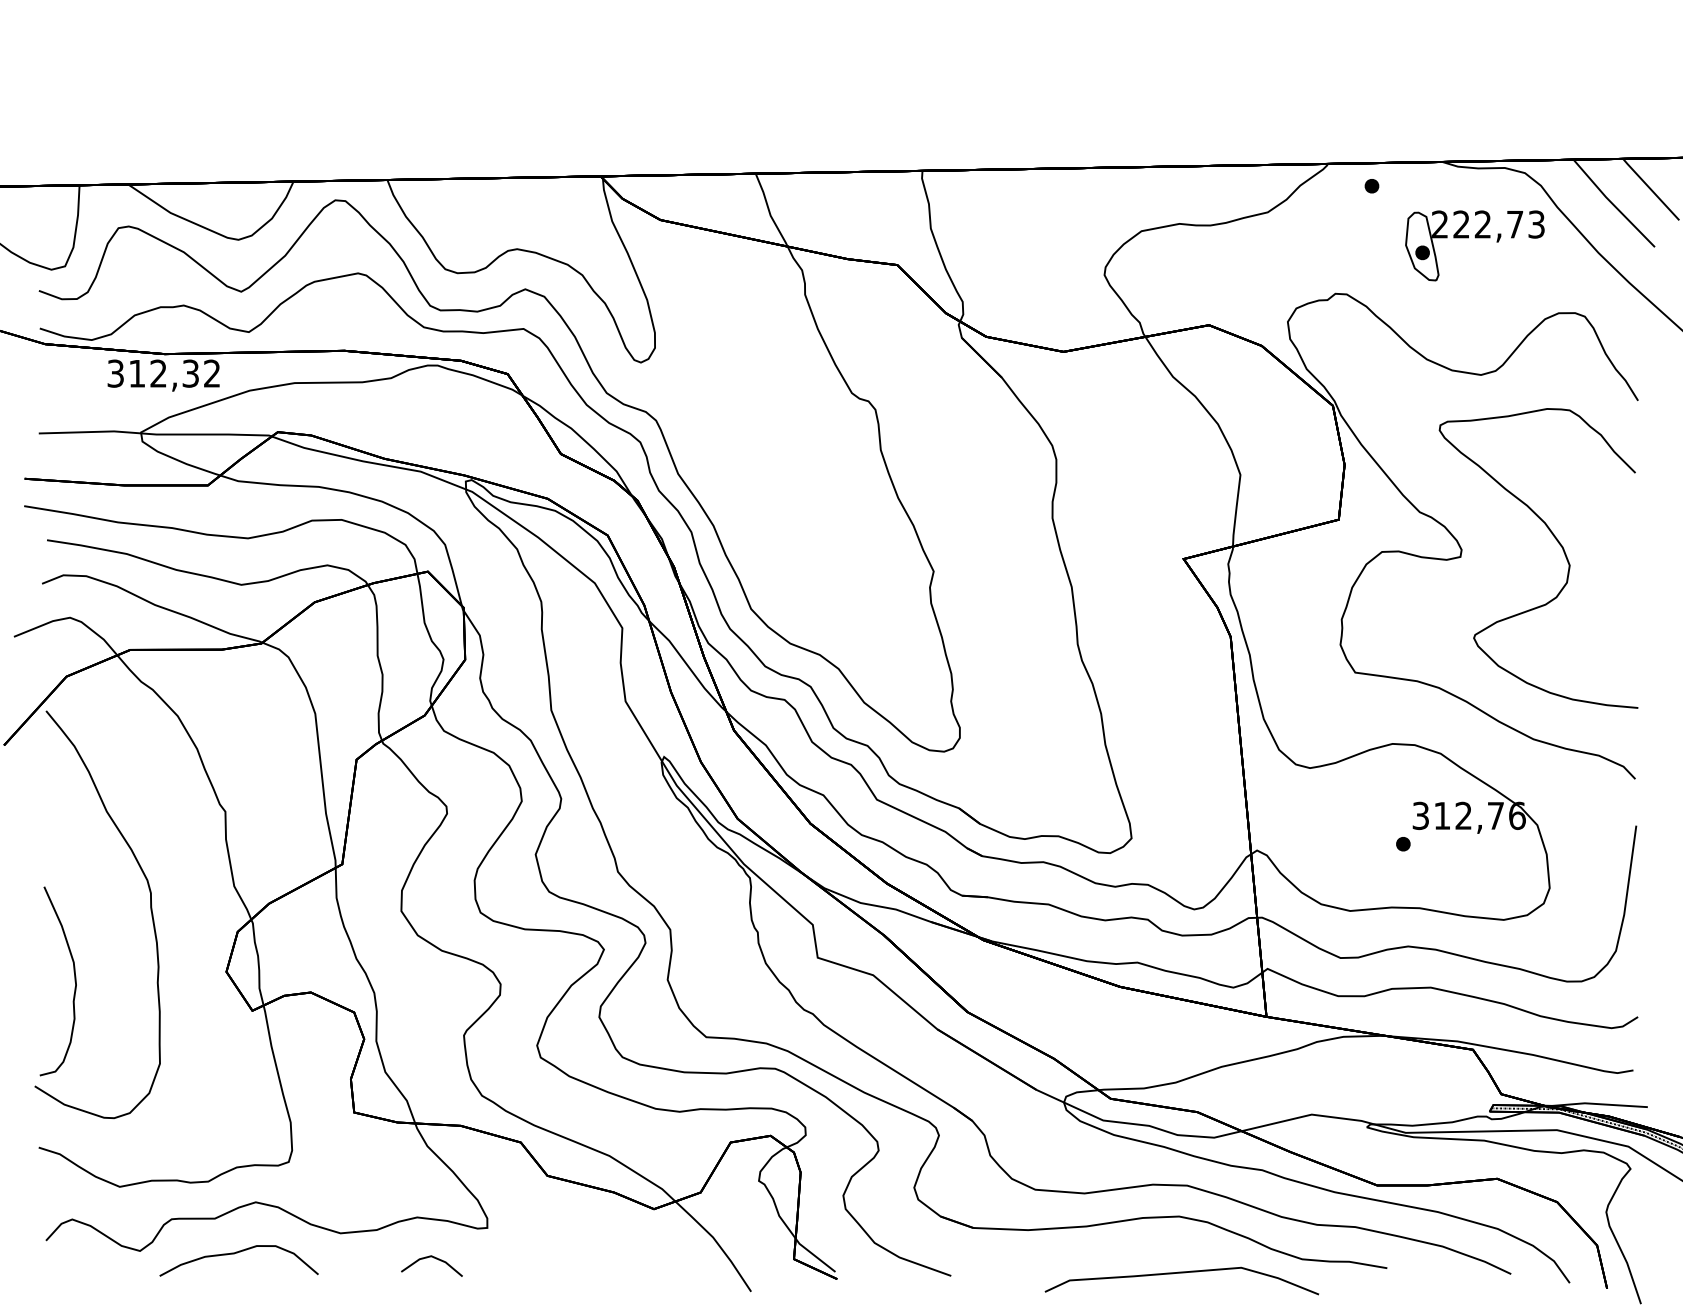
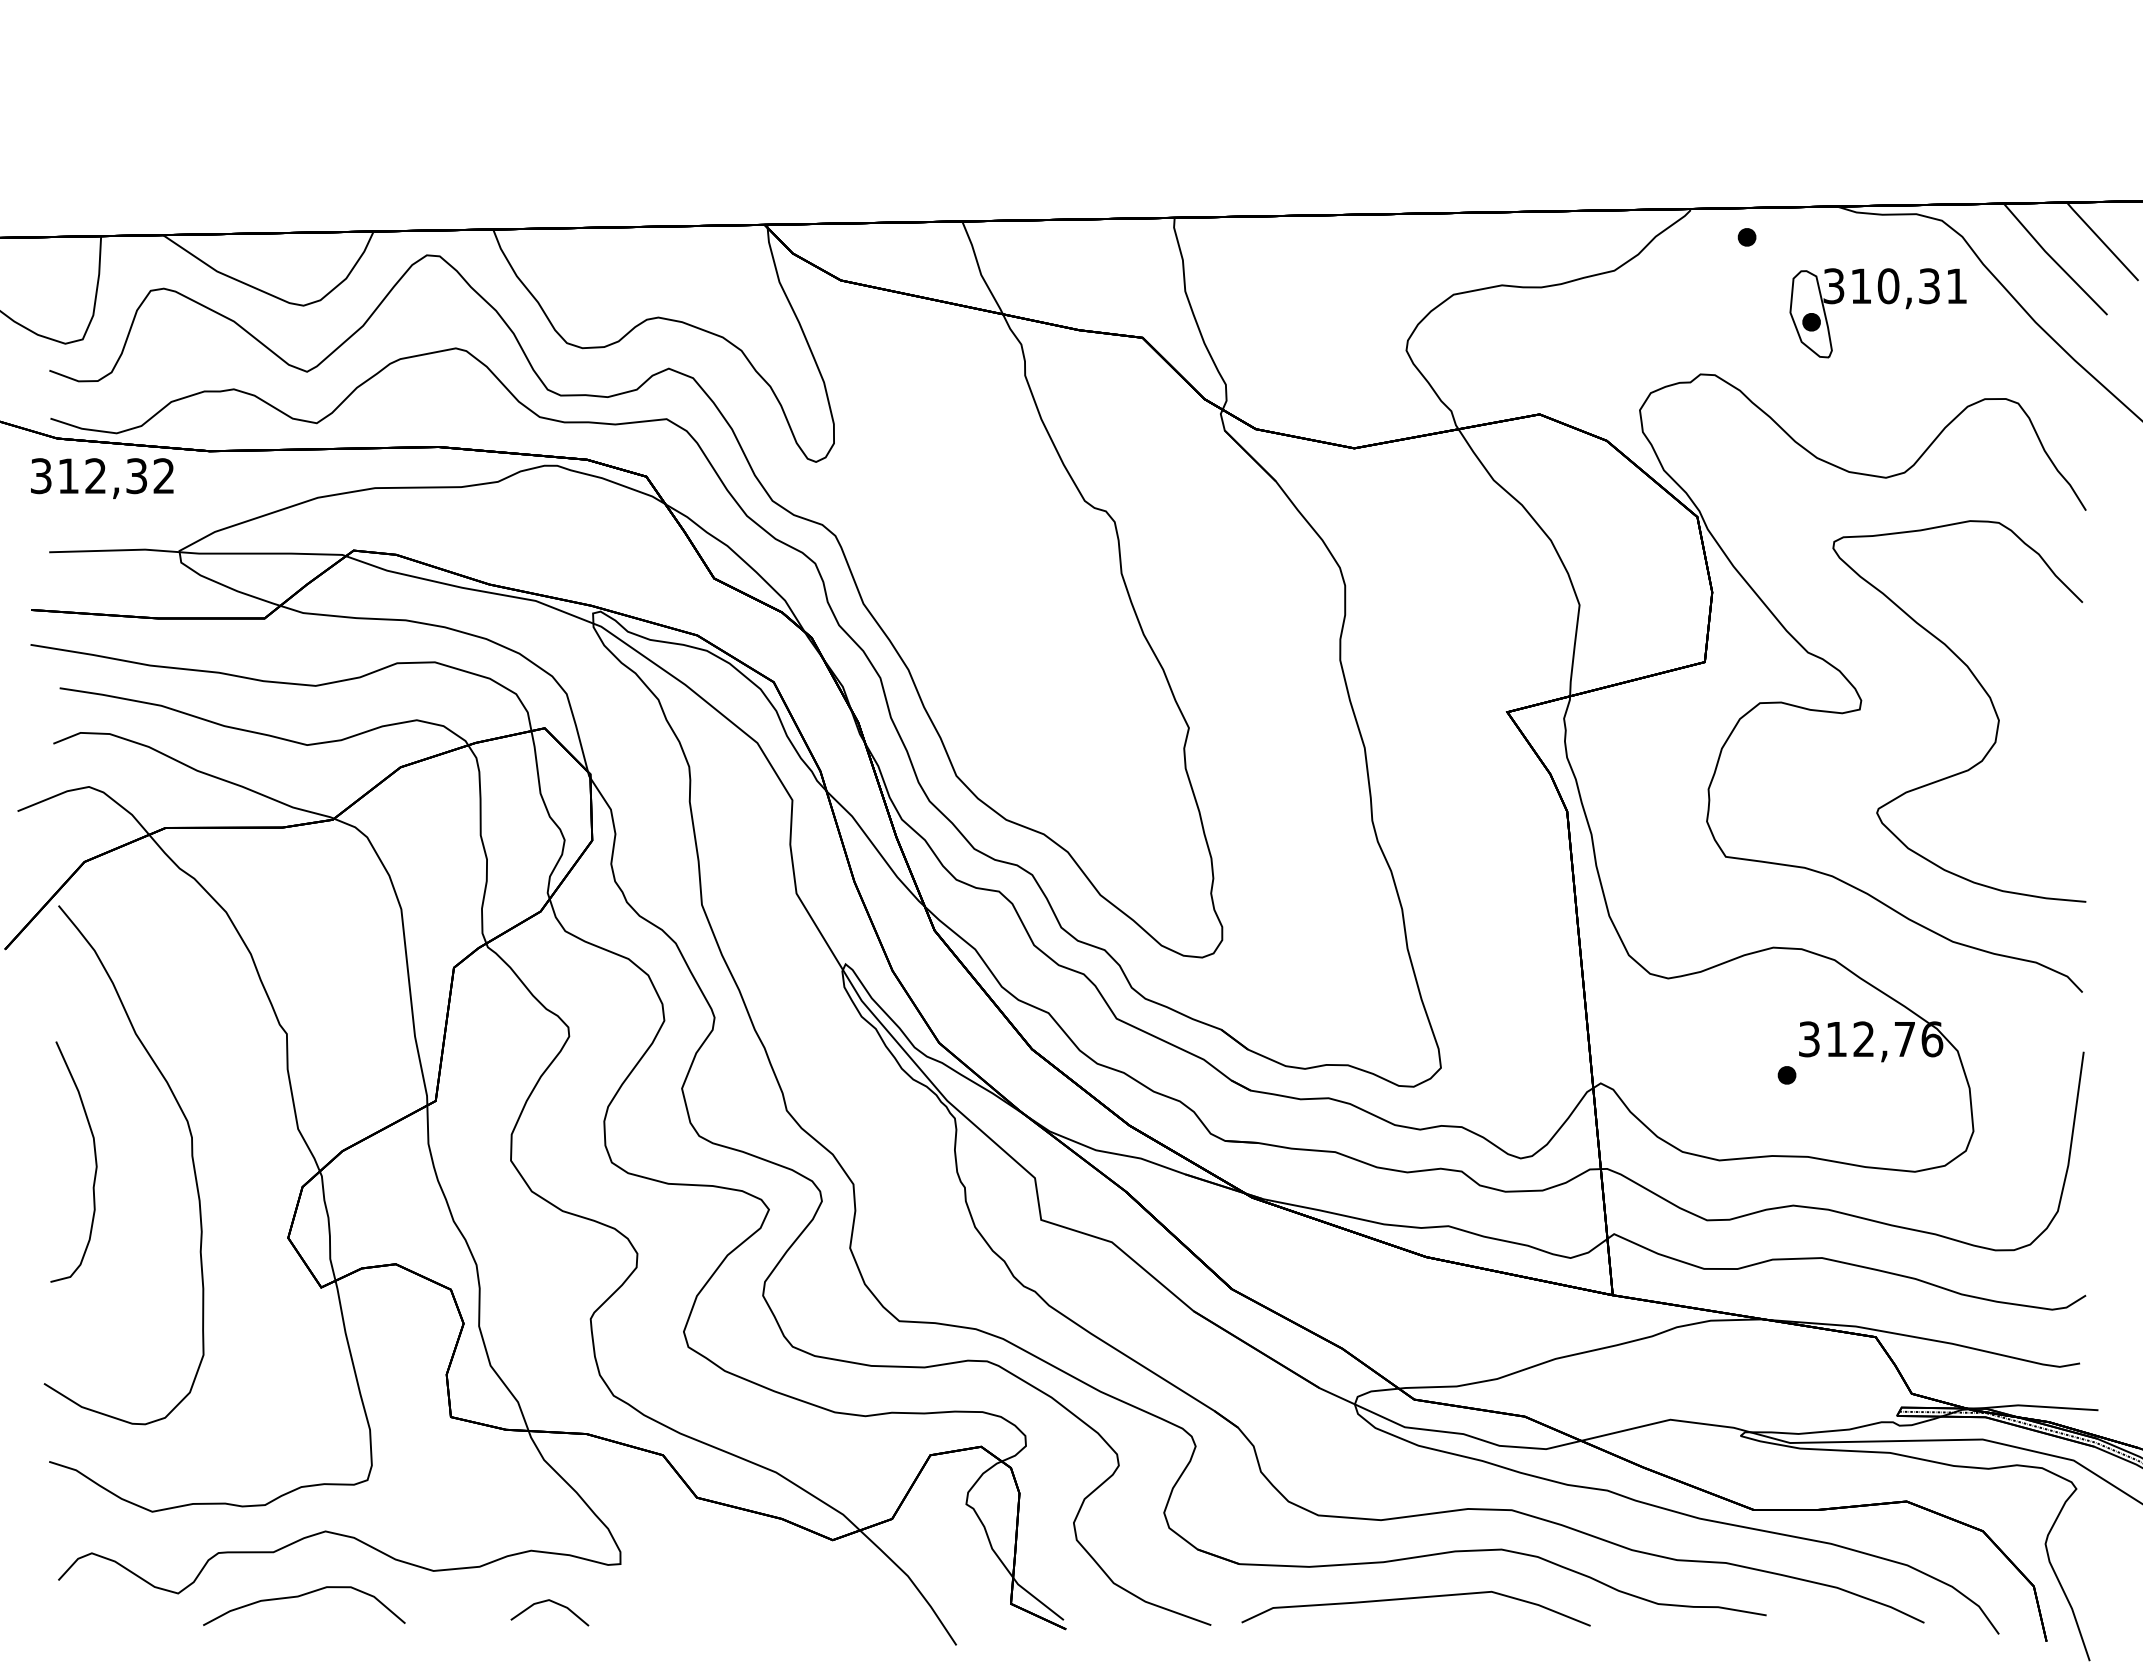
text: (1488, 224) -> (1895, 286), 222,73 -> 310,31
text: (163, 375) -> (102, 478), moved
curve: (74, 977) -> (94, 1157), moved
curve: (1178, 1273) -> (1411, 1599), moved

